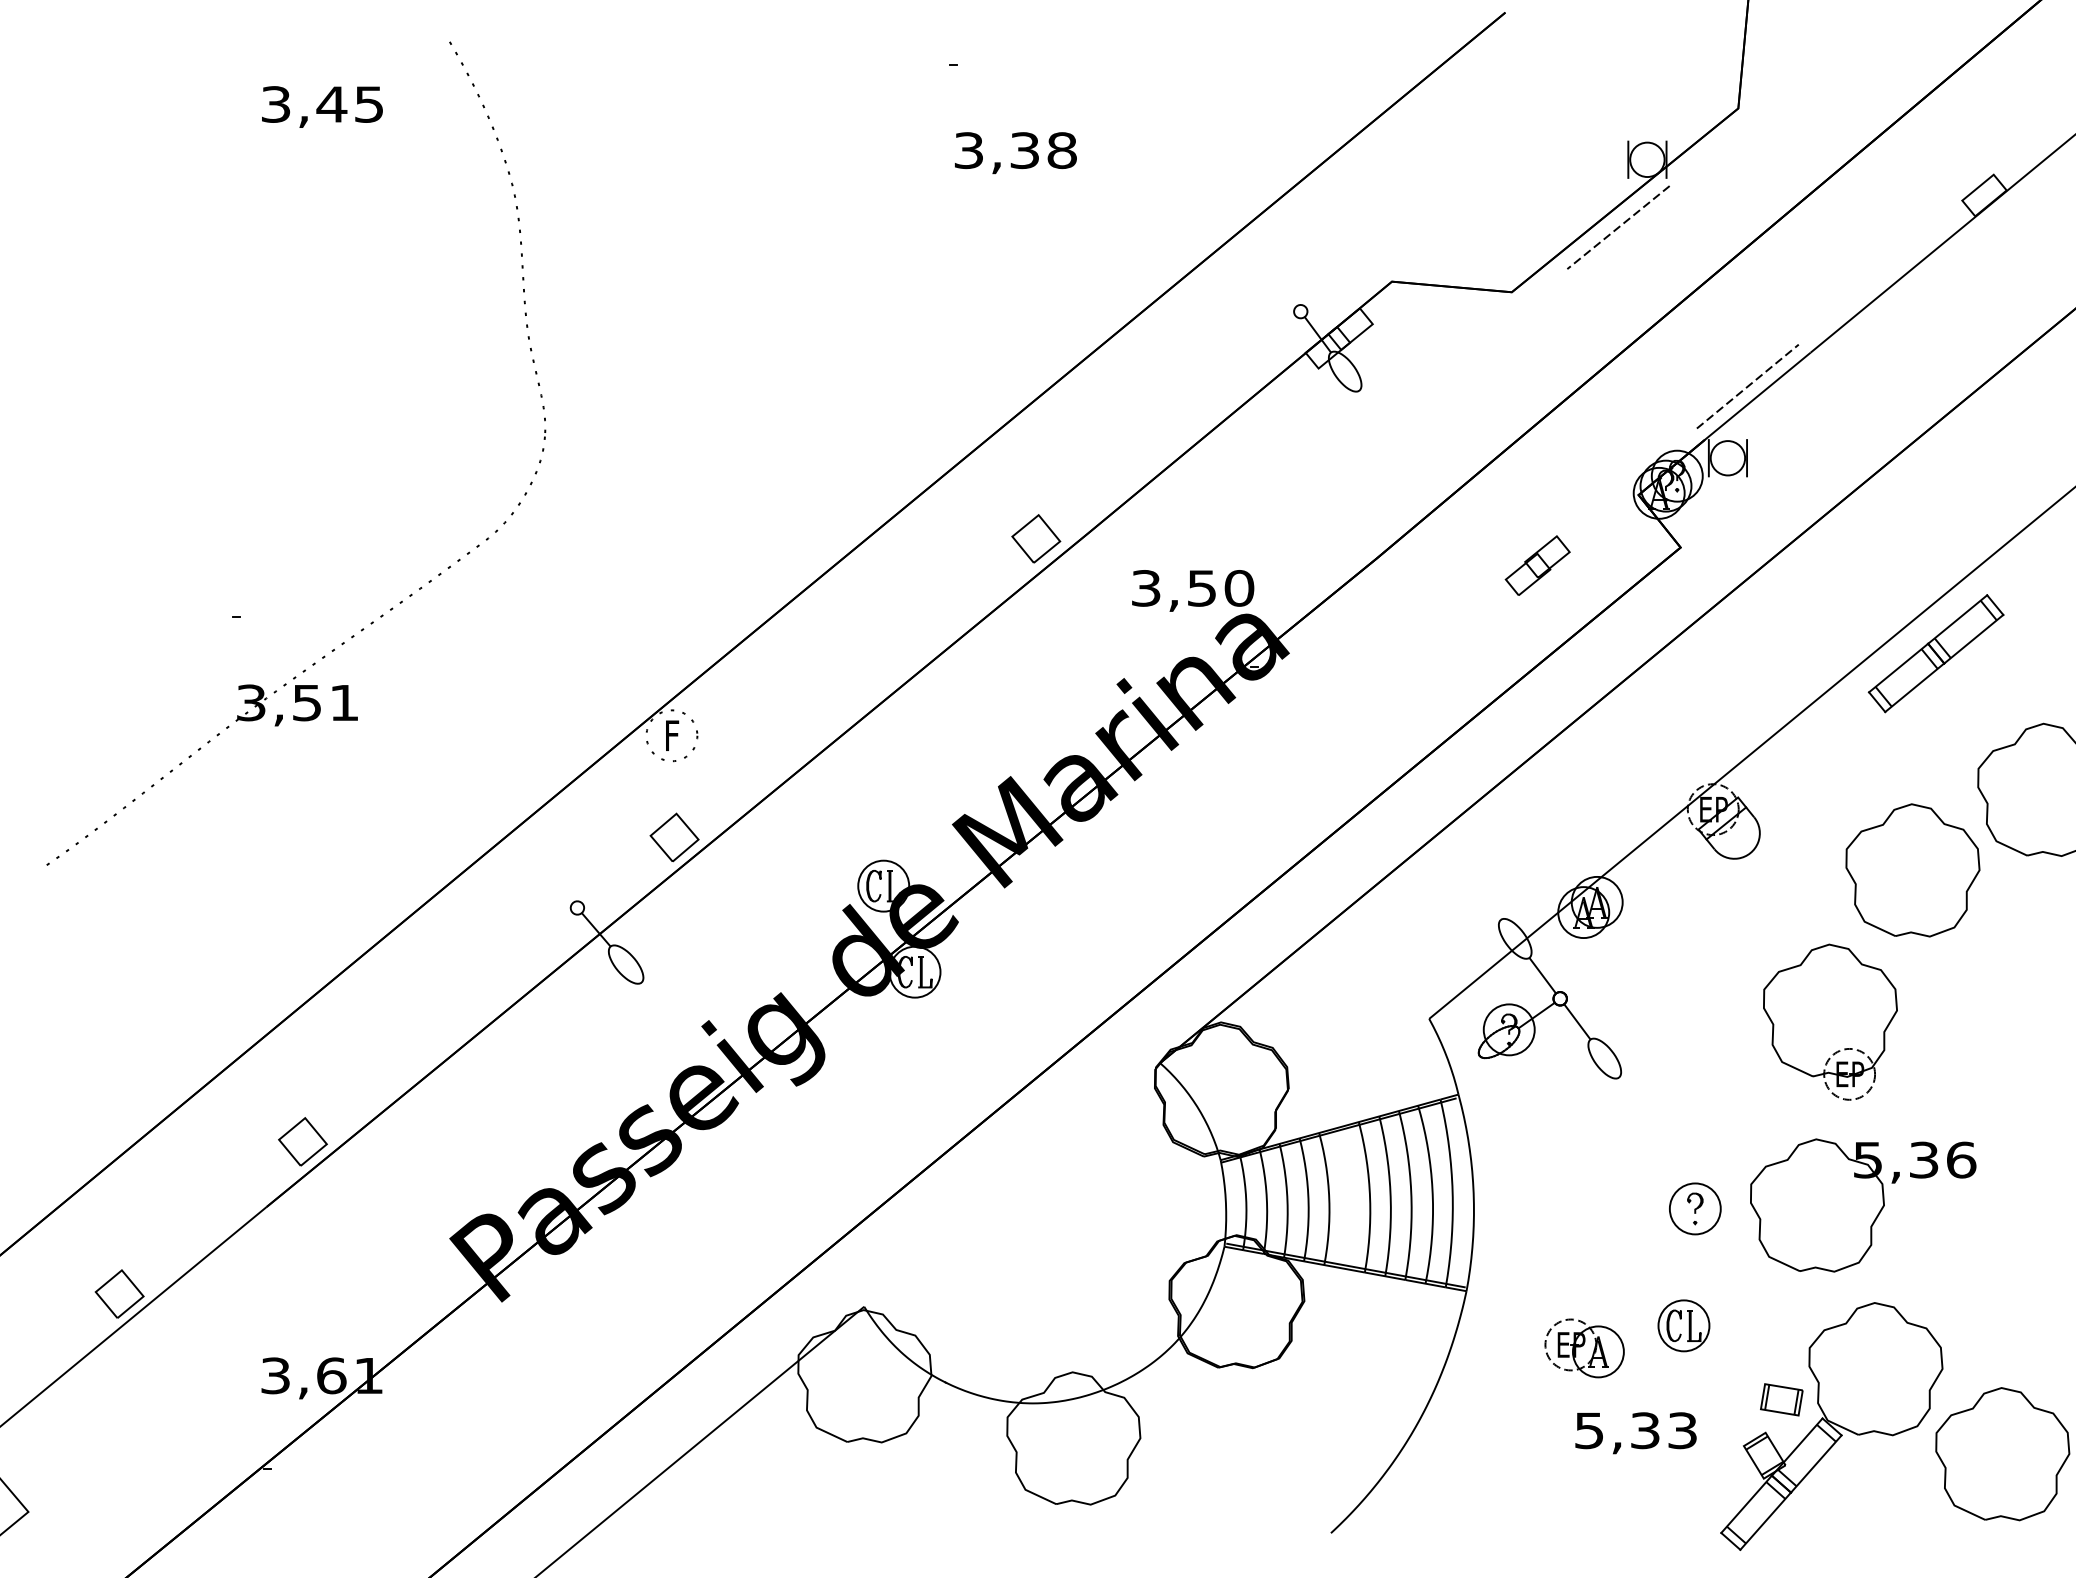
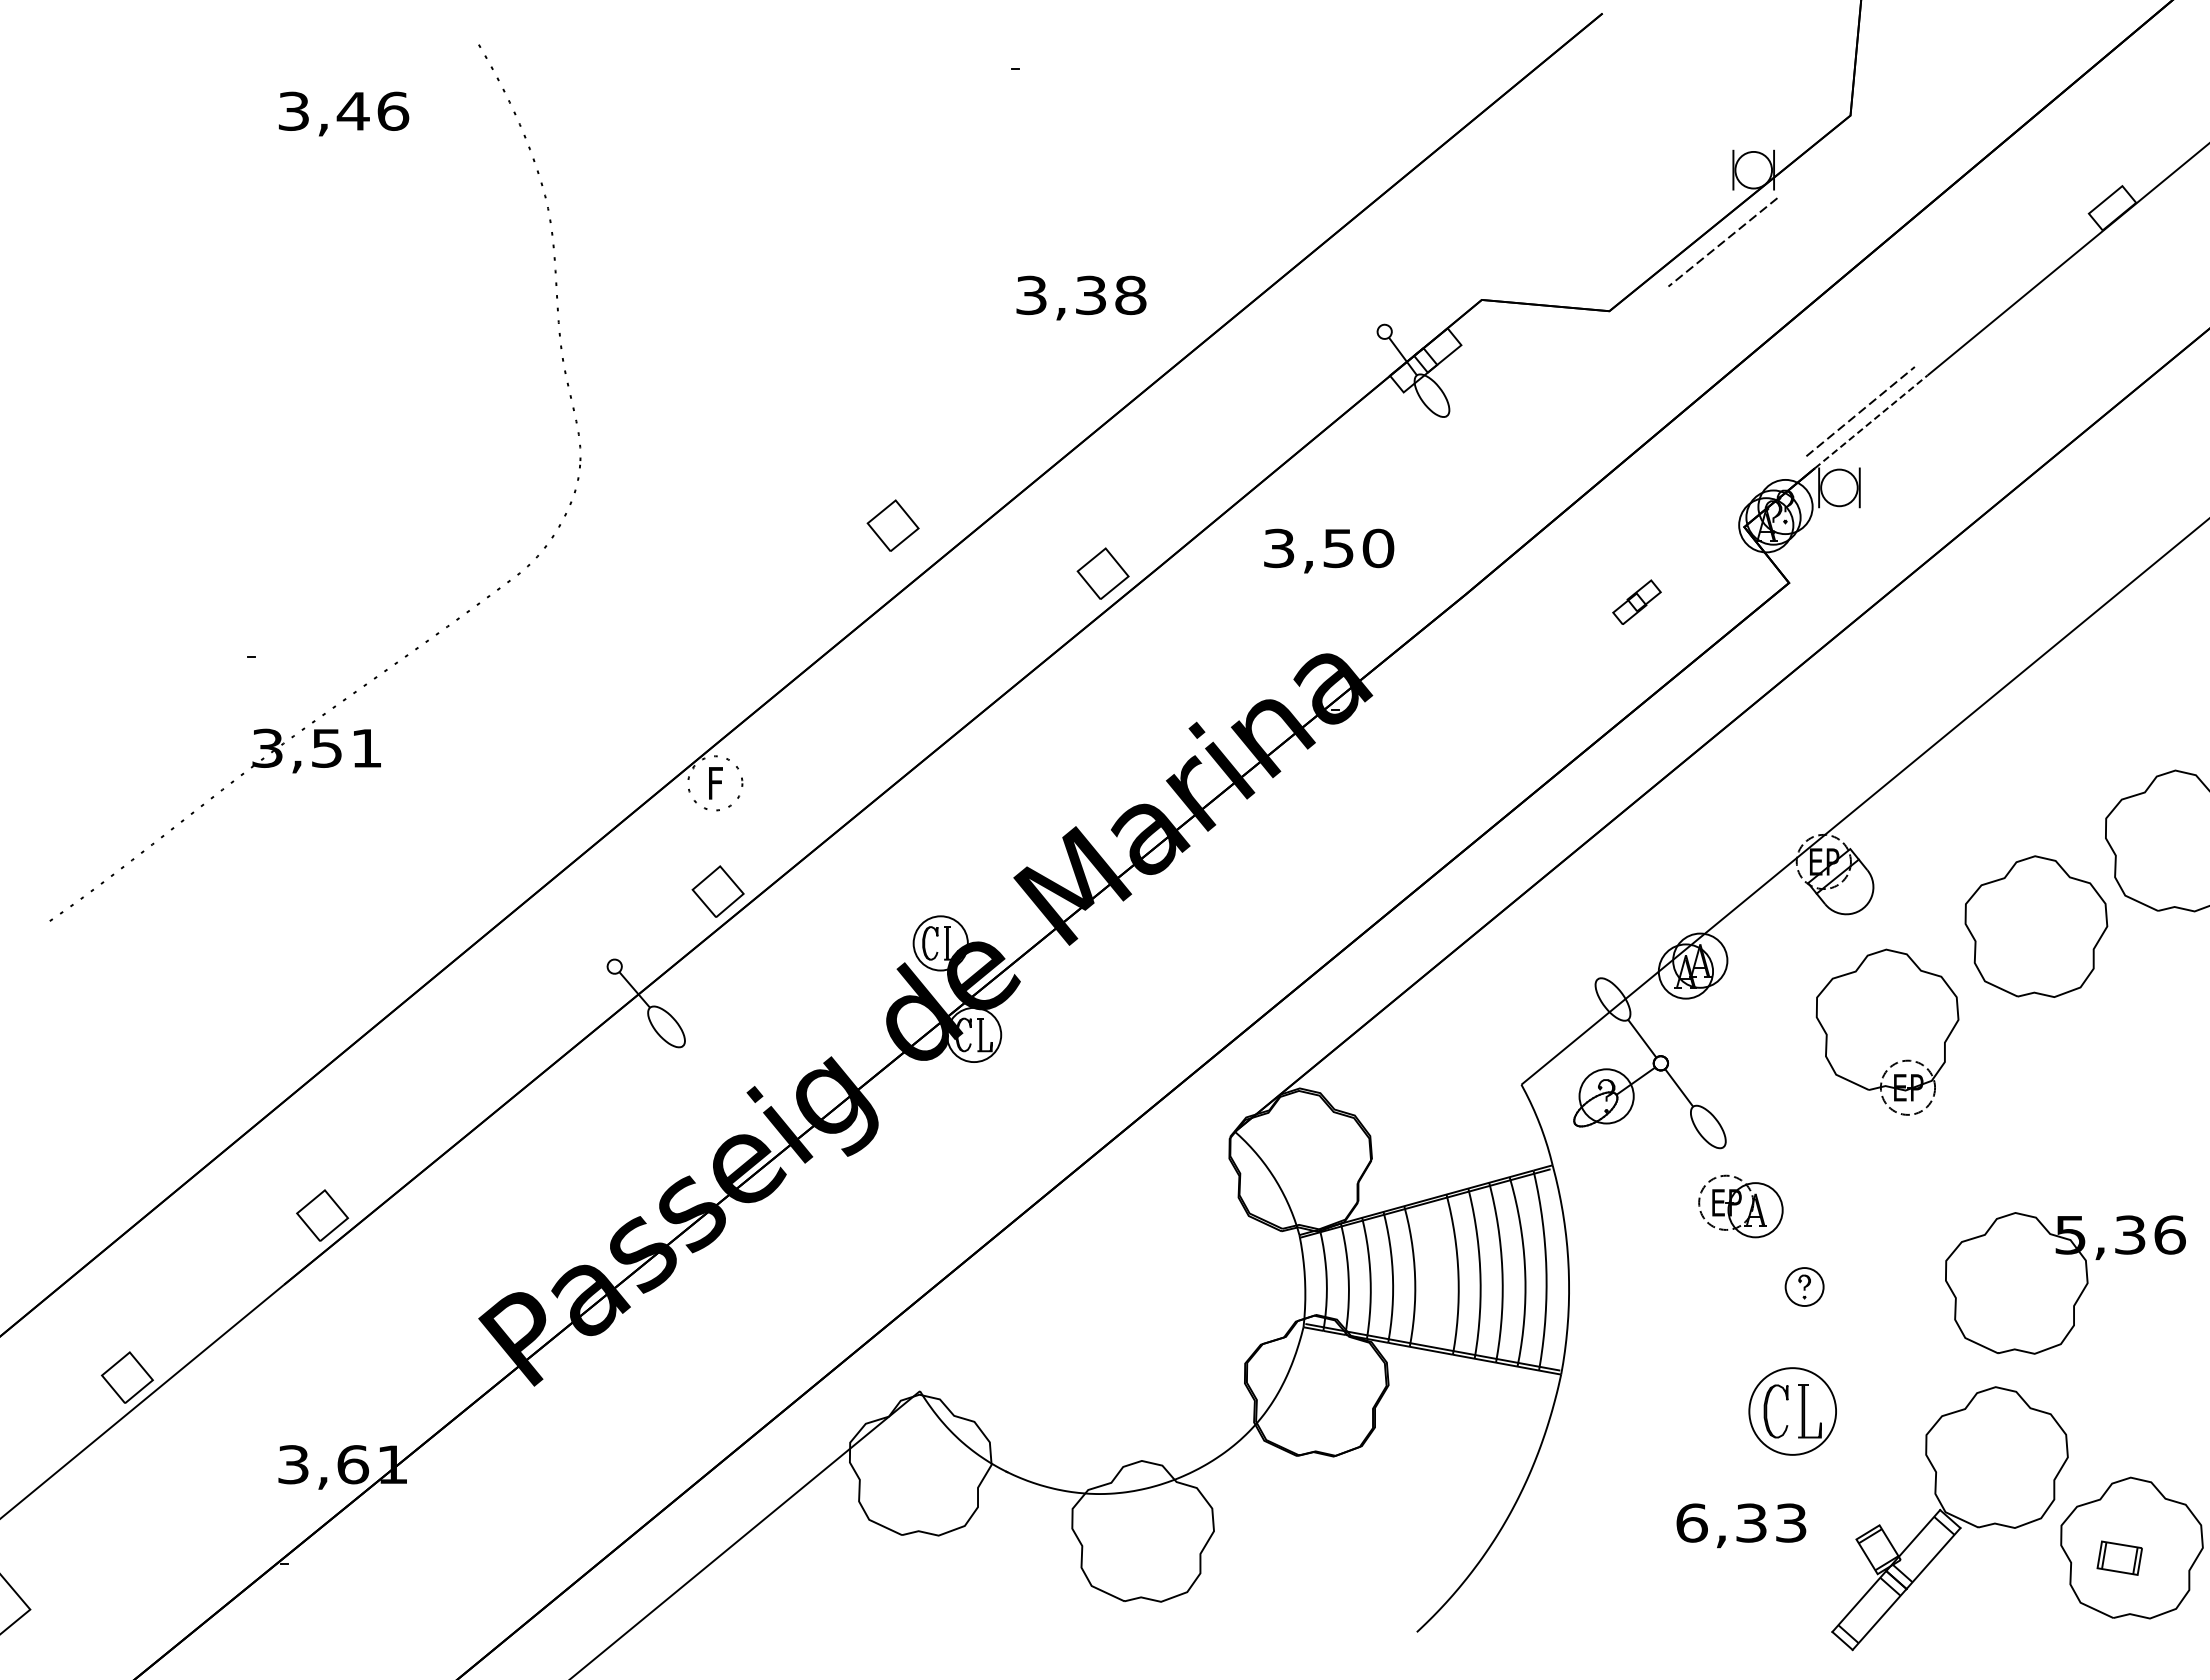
text: (369, 103) -> (393, 110), 3,45 -> 3,46
text: (1015, 152) -> (1081, 297), moved
line: (1758, 395) -> (1871, 421), solid -> dashed
part: (838, 493) -> (892, 525), added
part: (1537, 565) -> (1636, 602), size x0.7
text: (1193, 590) -> (1329, 550), moved
part: (1935, 653) -> (2060, 695), removed
part: (1830, 1021) -> (1887, 1031), moved
part: (1863, 1205) -> (2065, 1283), moved
part: (1695, 1208) -> (1804, 1286), size x0.7
part: (1683, 1325) -> (1792, 1411), size x1.6
part: (1584, 1348) -> (1740, 1206), moved
part: (1781, 1399) -> (2119, 1557), moved
text: (1588, 1430) -> (1691, 1522), 5,33 -> 6,33

